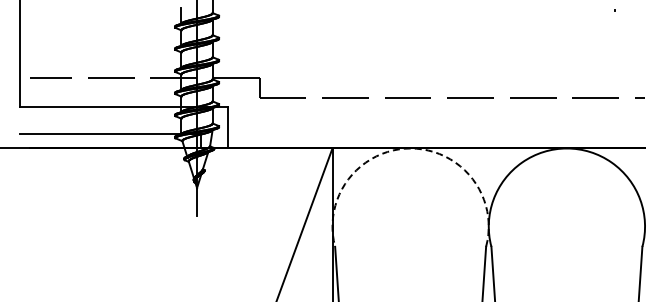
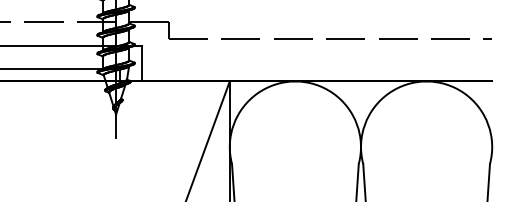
arc: (410, 148) -> (295, 81), dashed -> solid

